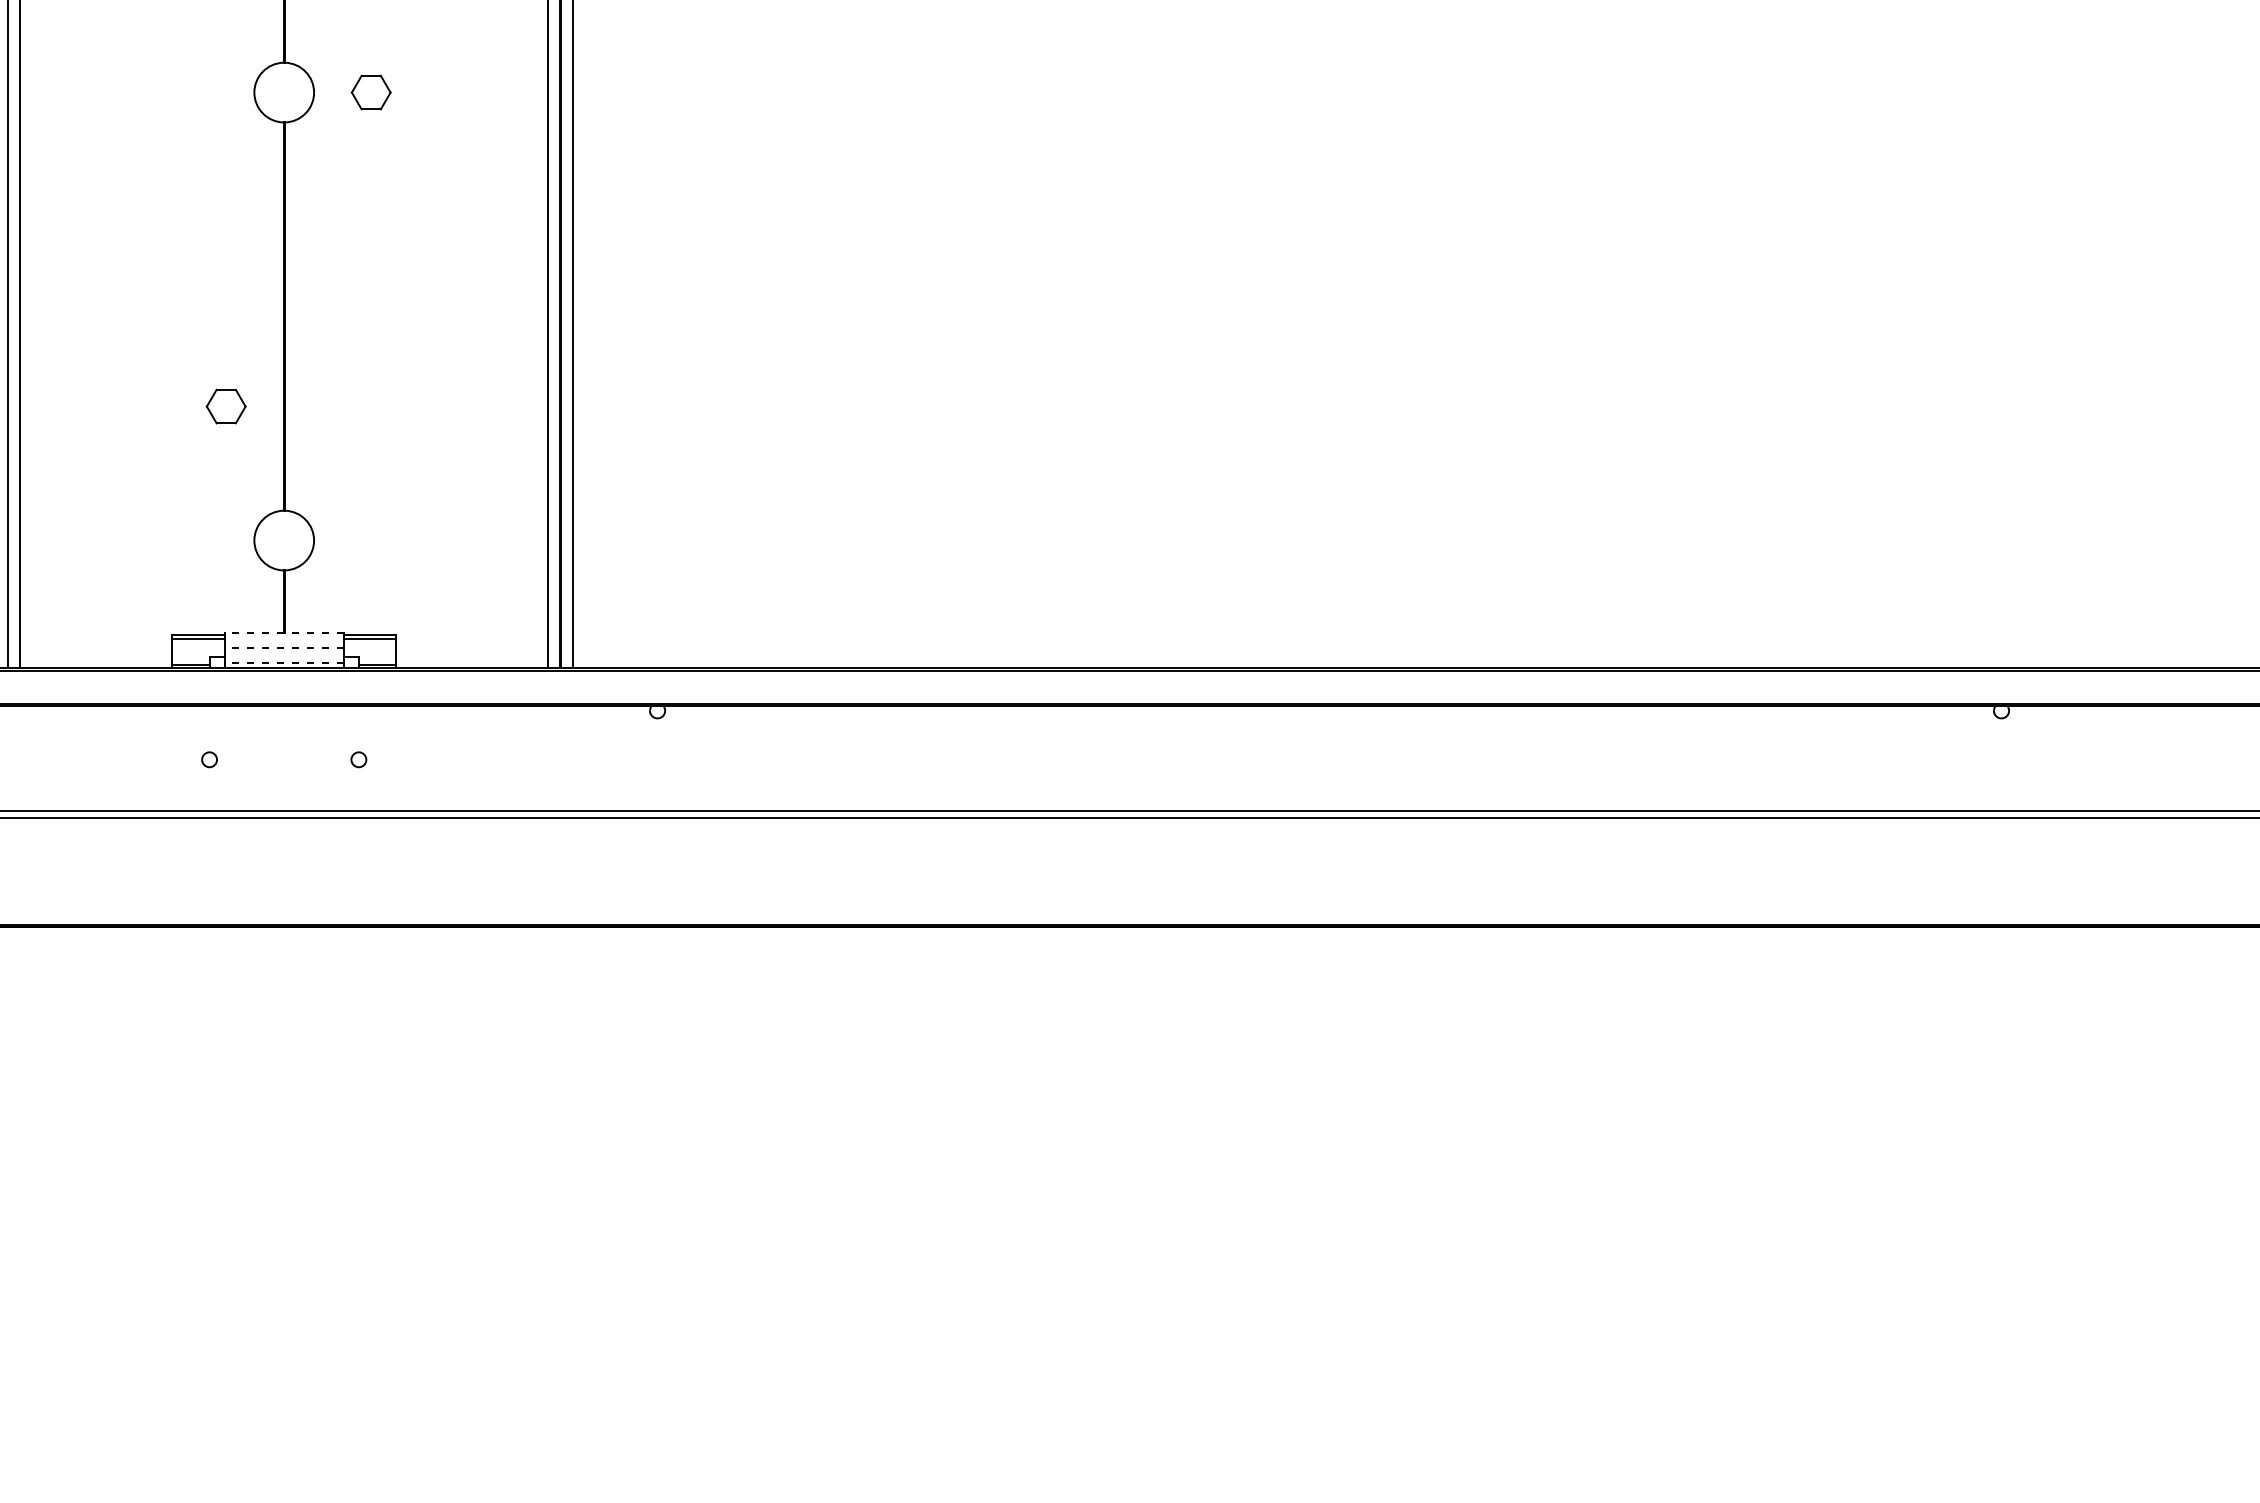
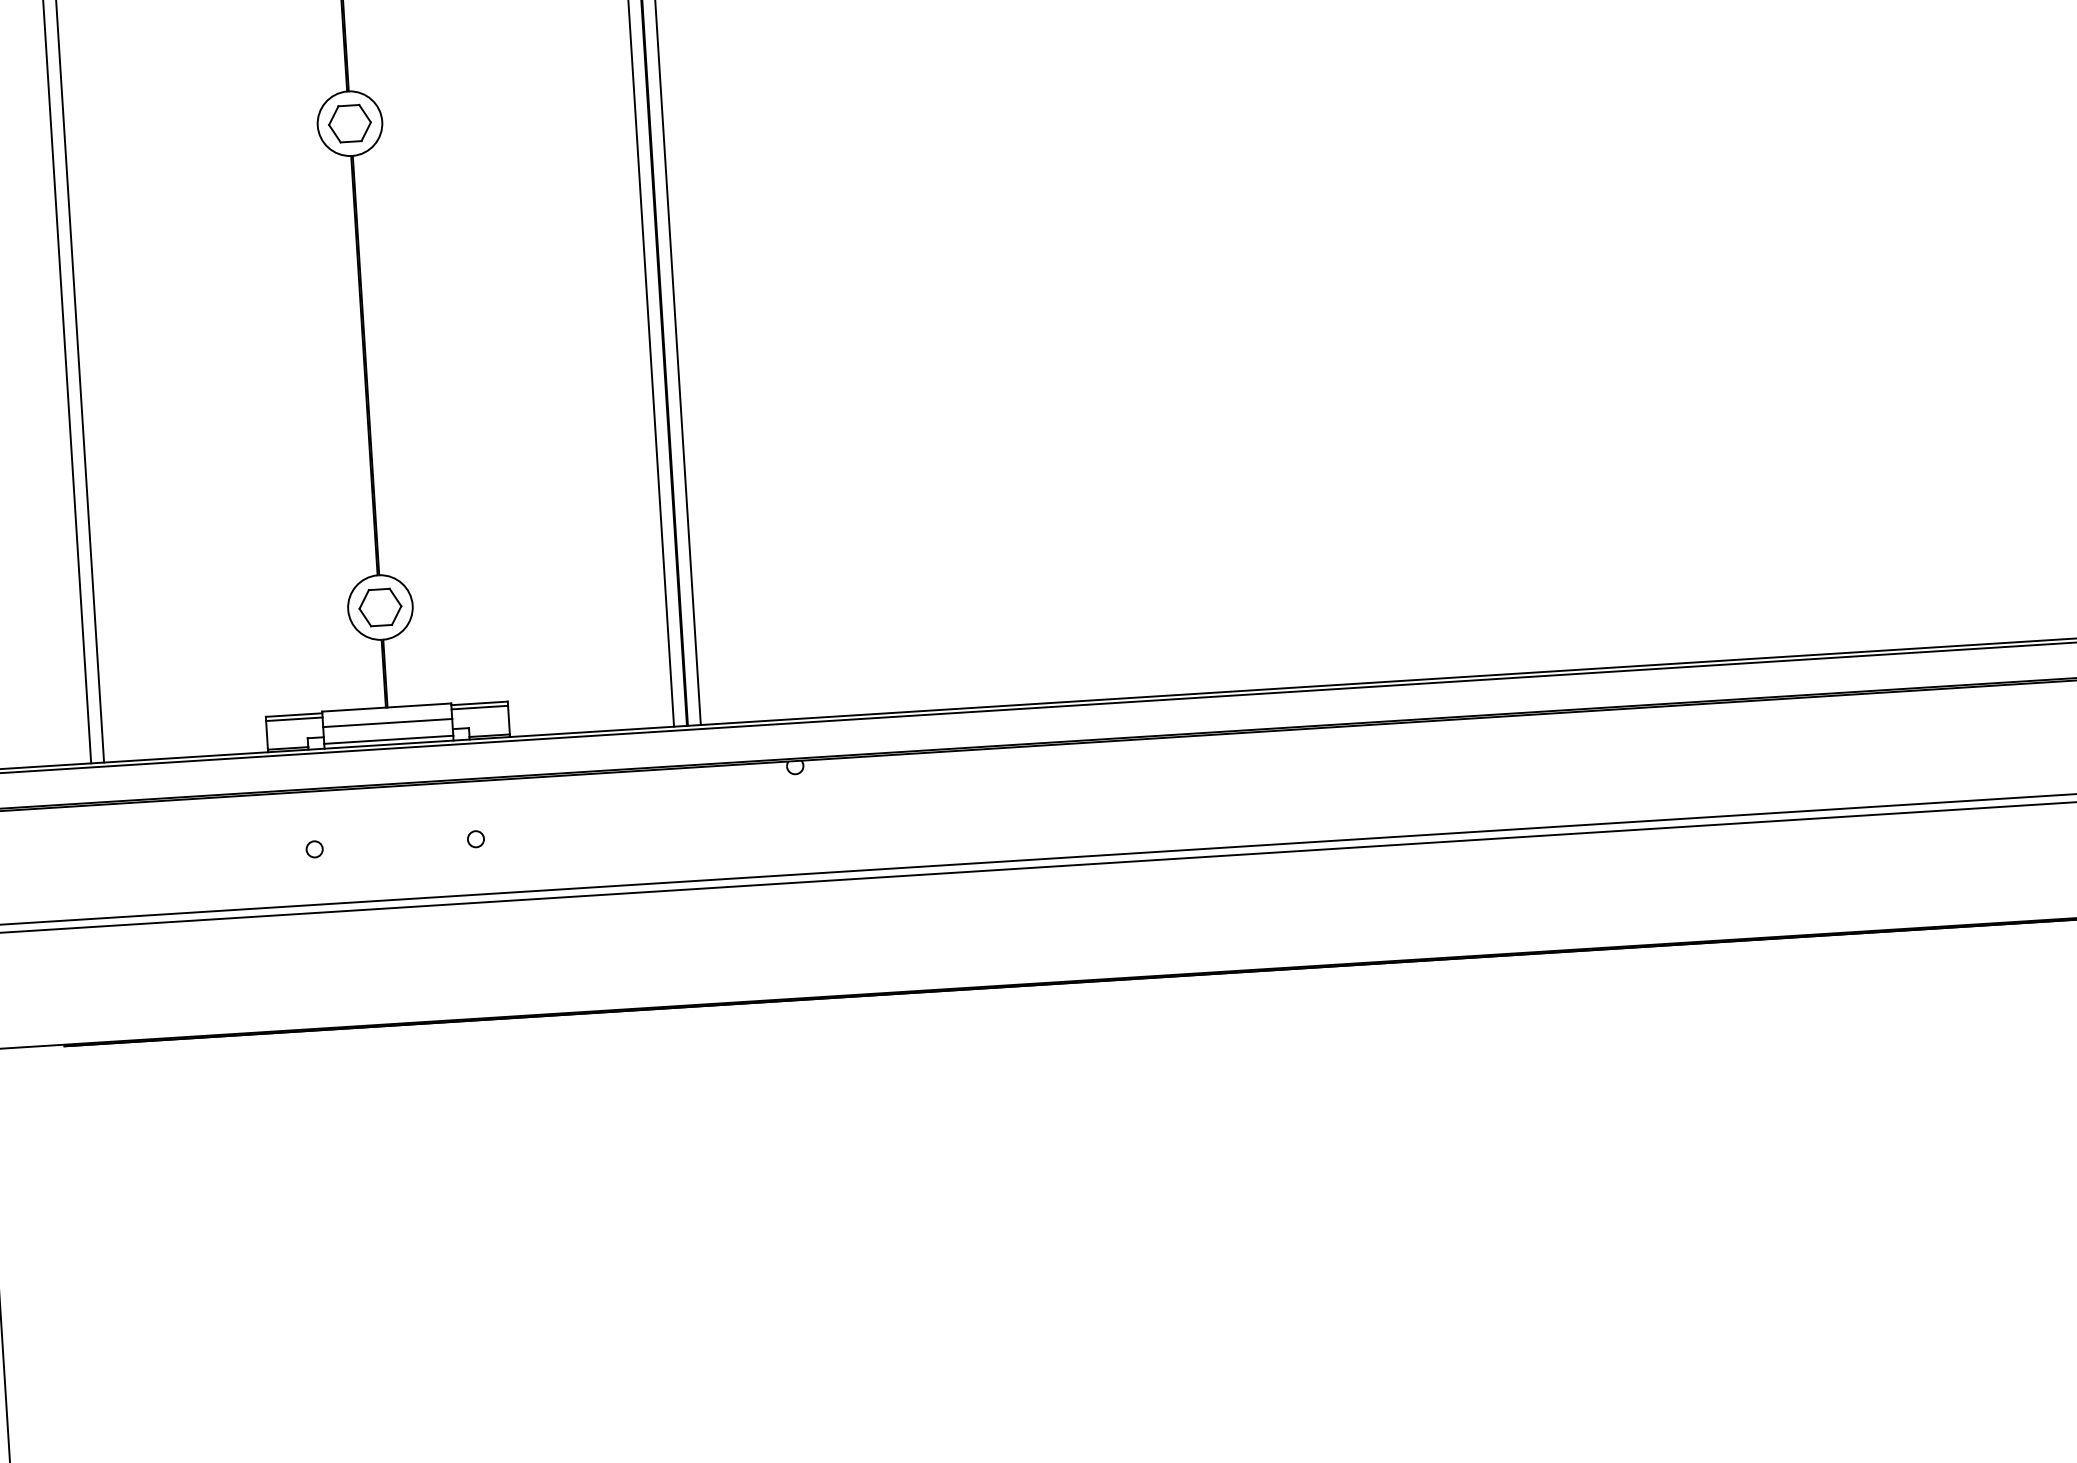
part: (370, 92) -> (349, 123), moved
part: (225, 406) -> (379, 607), moved
line: (284, 633) -> (387, 707), dashed -> solid
line: (284, 647) -> (387, 723), dashed -> solid
line: (284, 663) -> (389, 740), dashed -> solid

